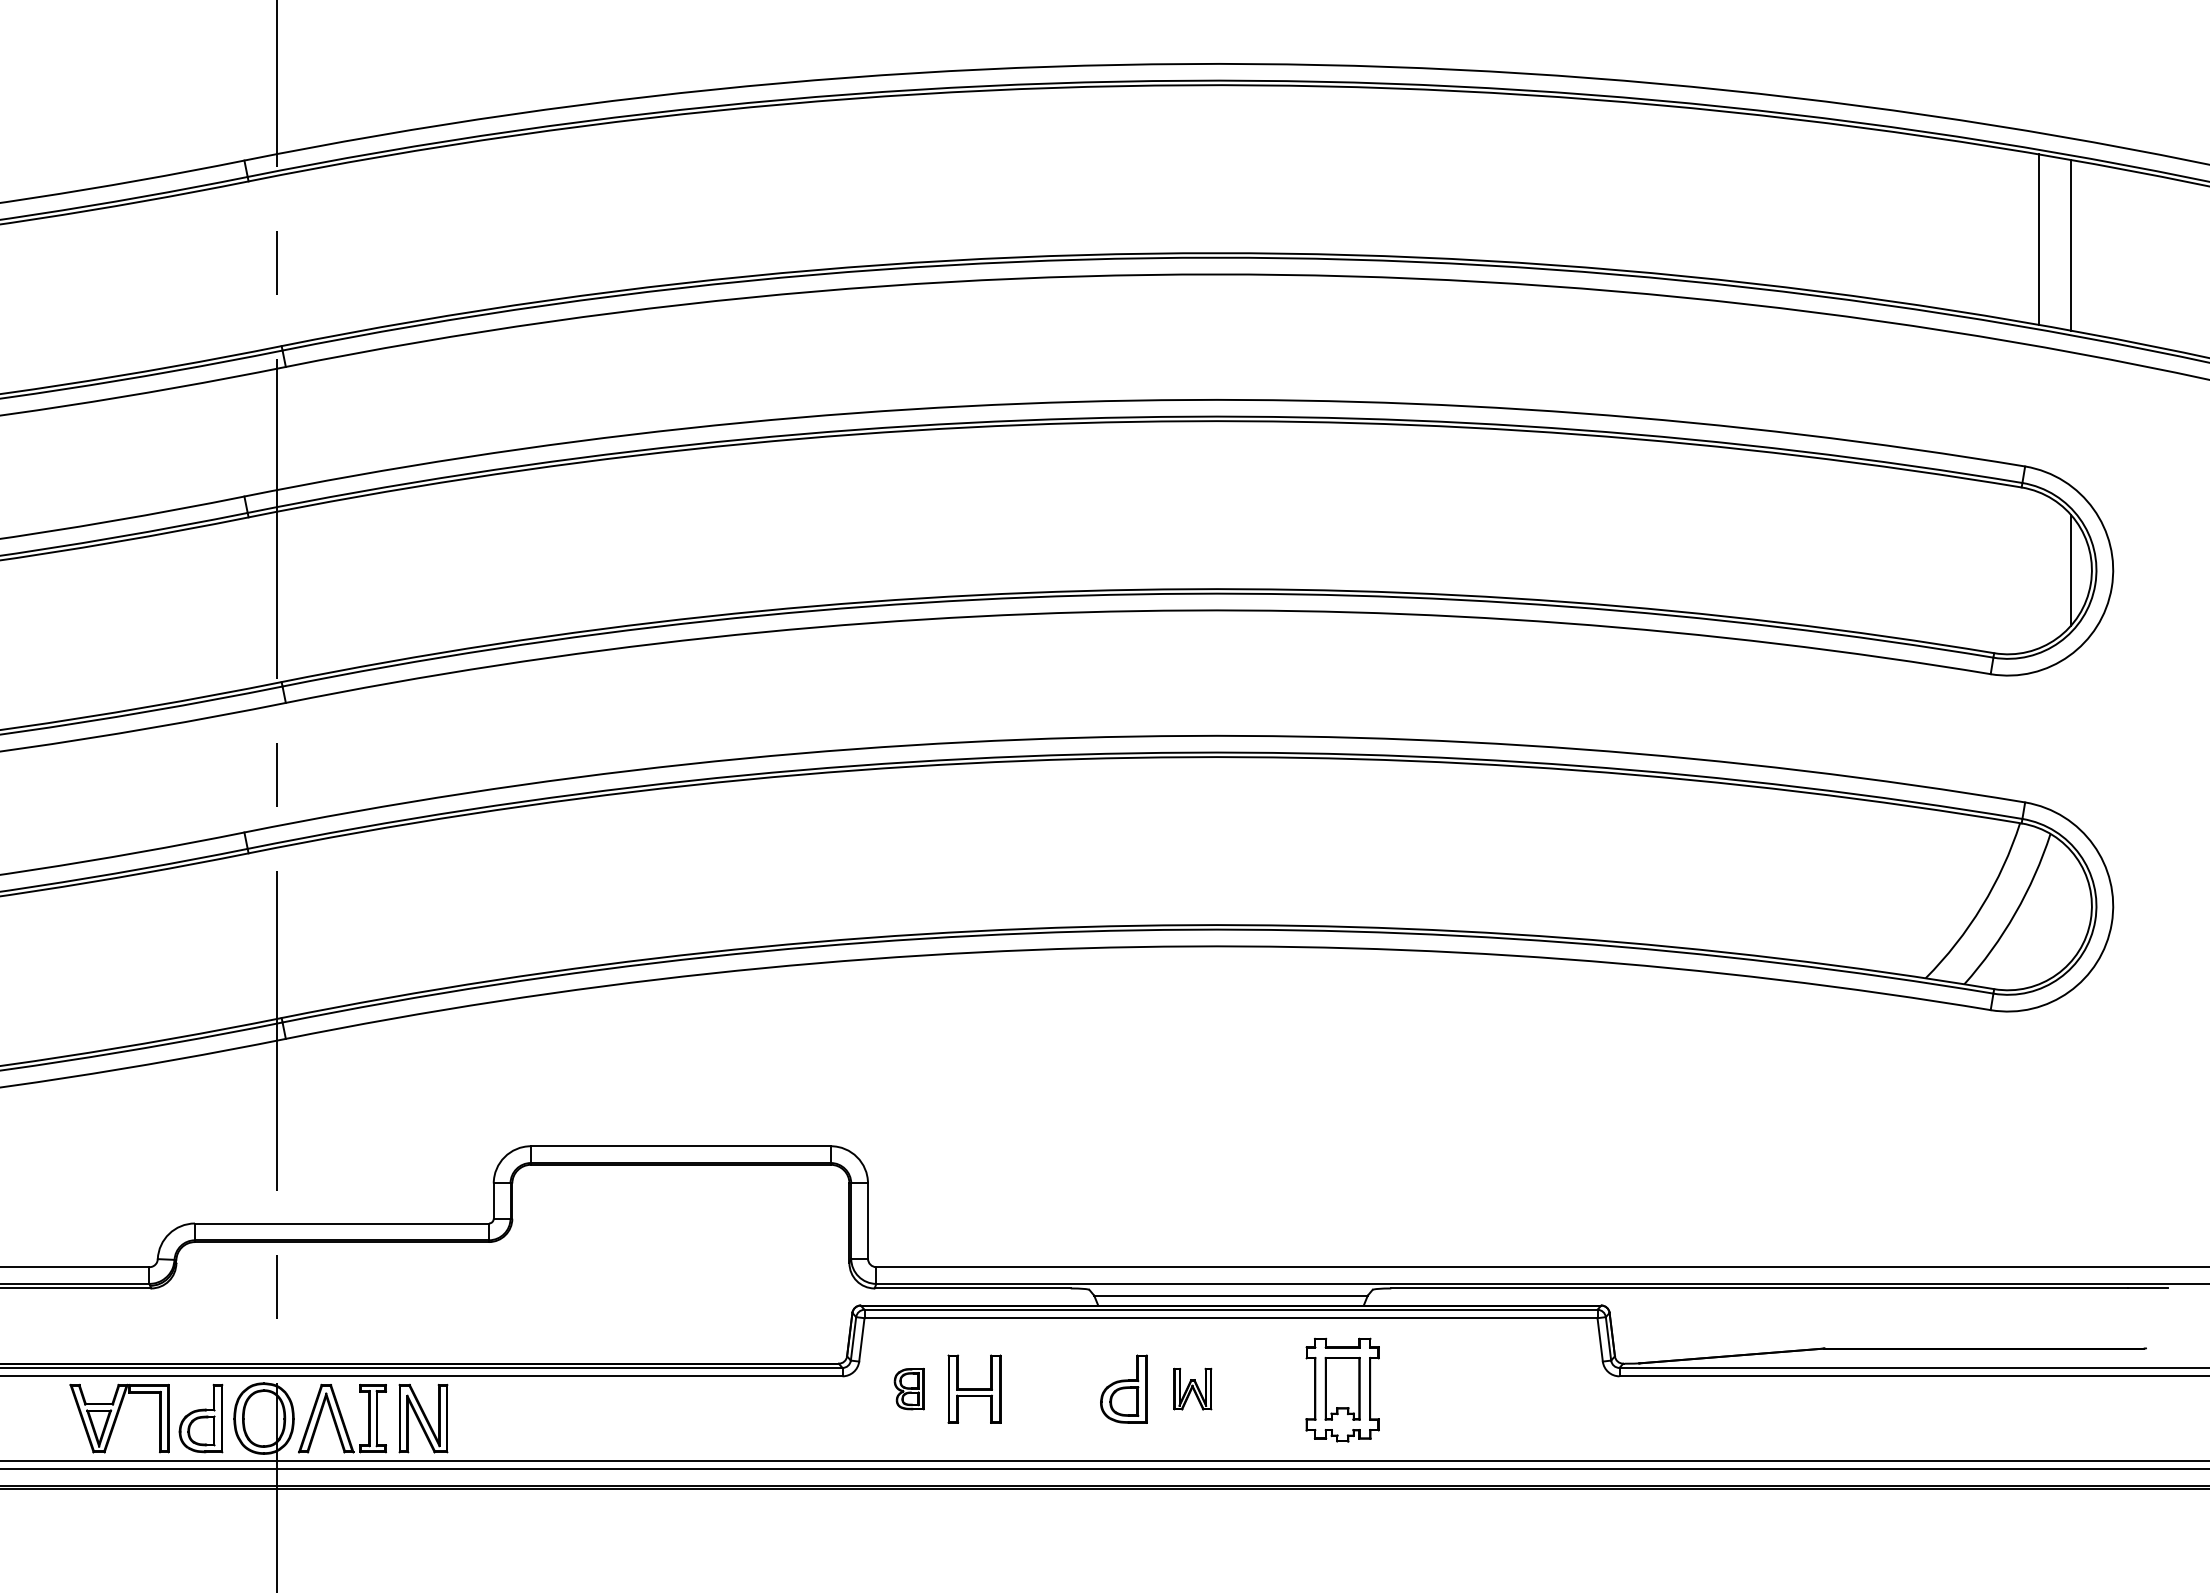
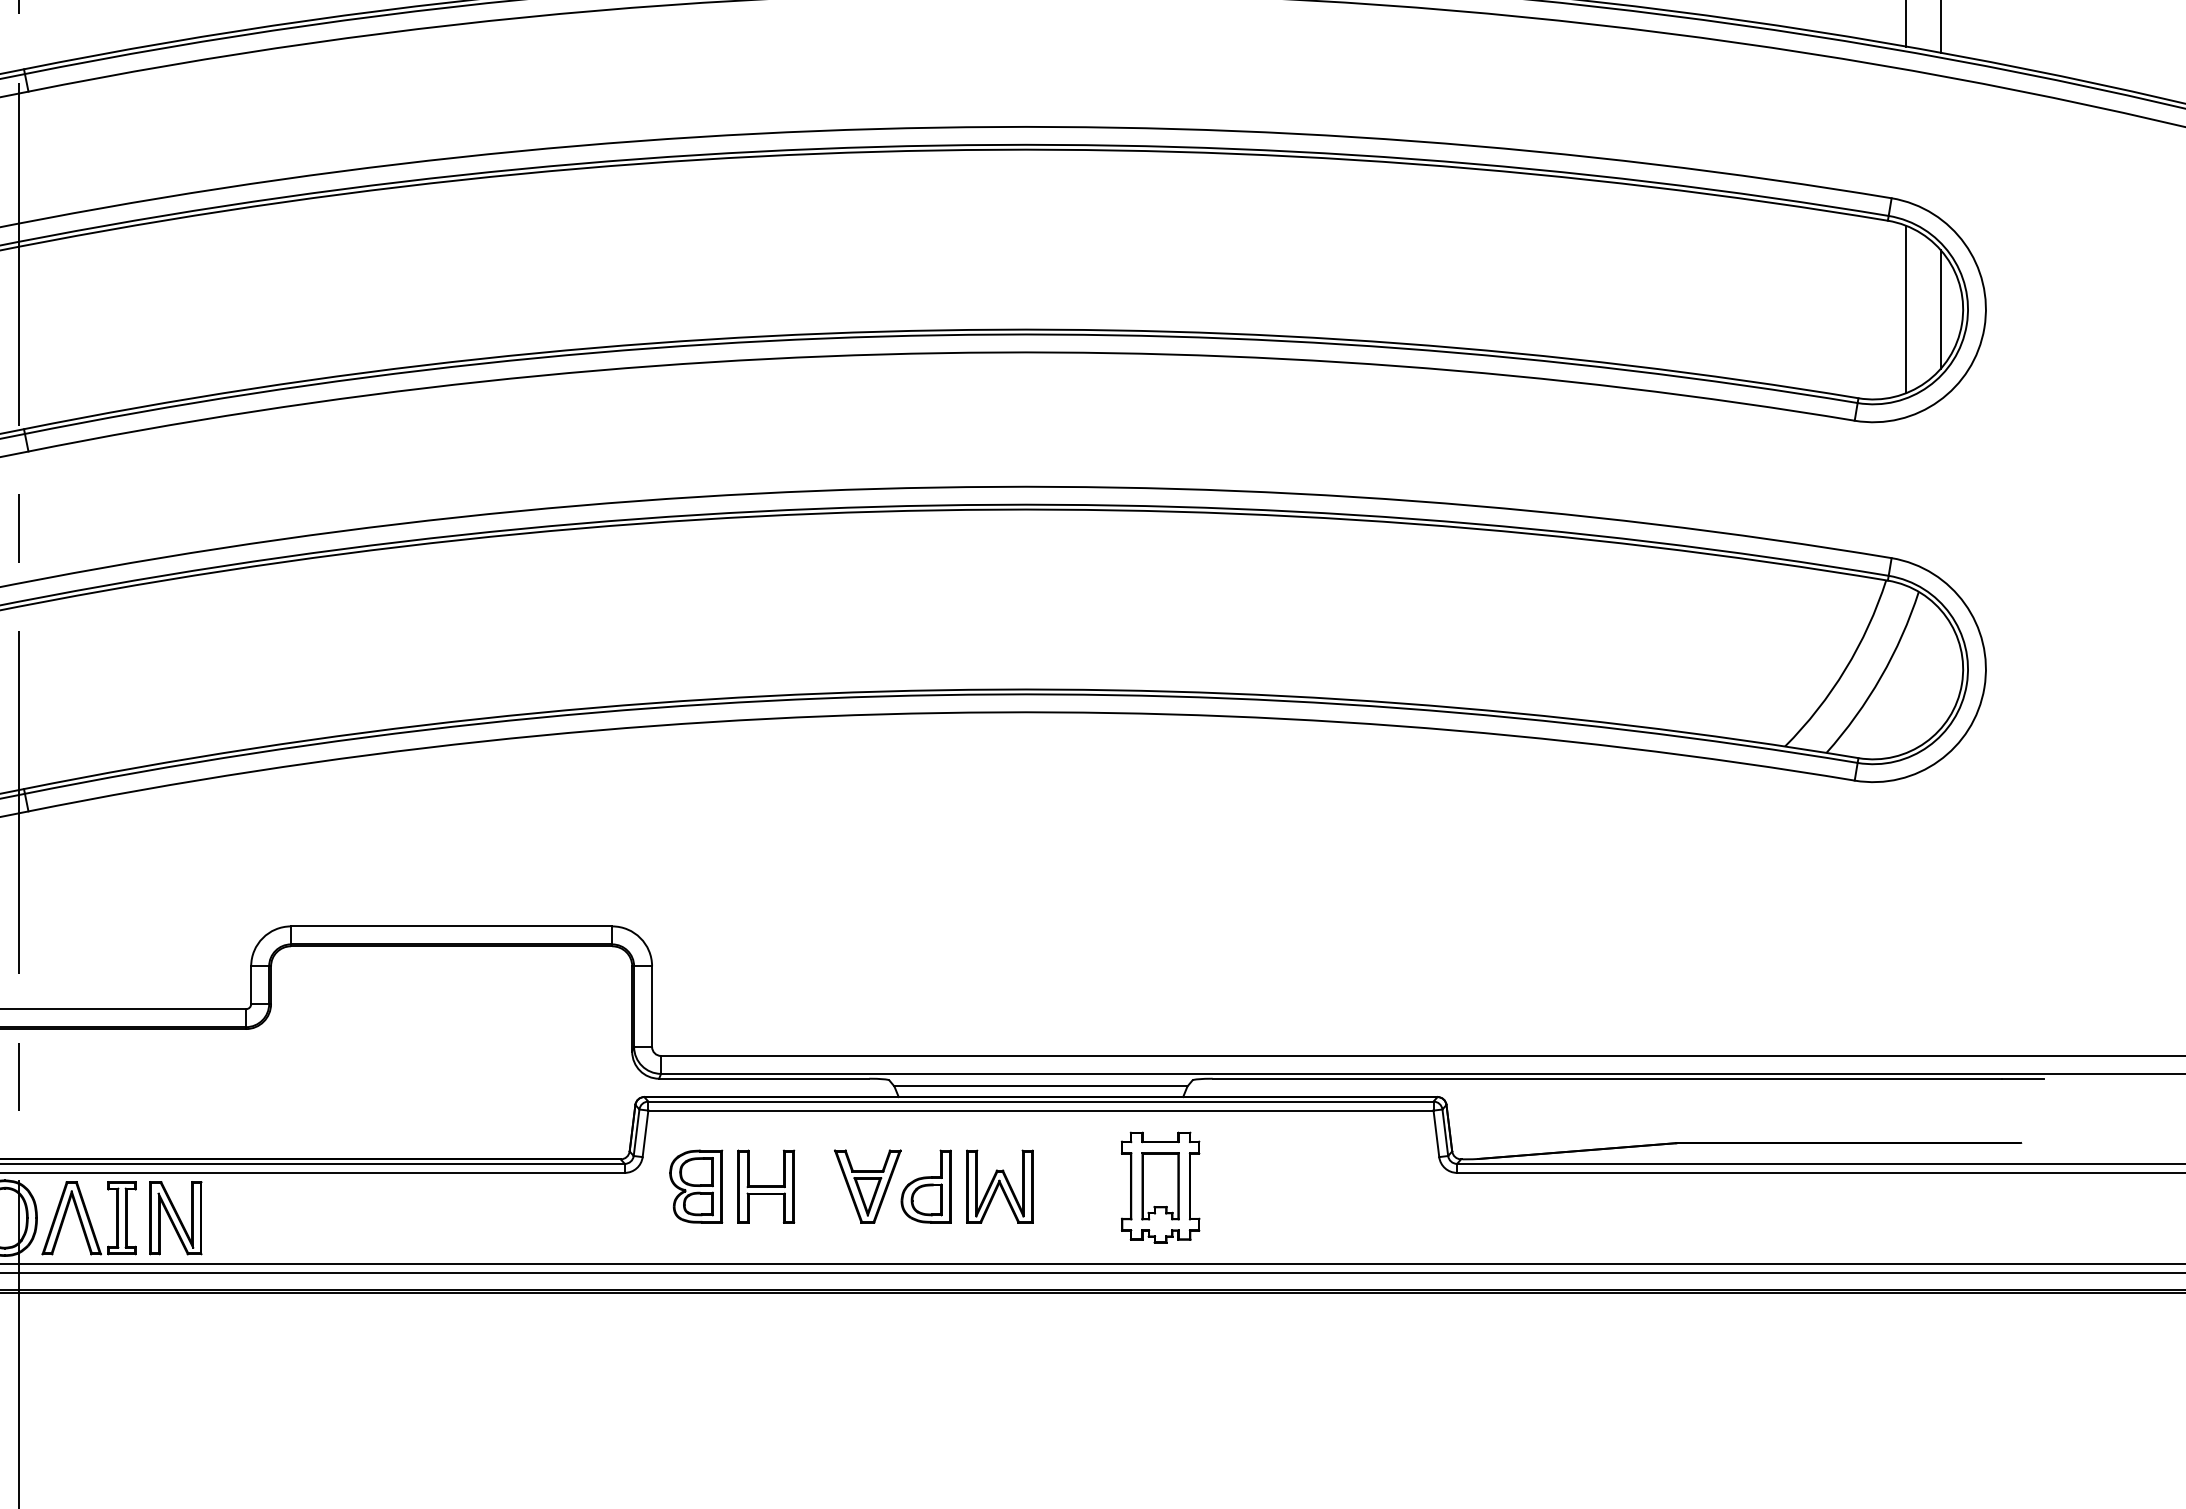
line: (2038, 570) -> (1905, 309), added
part: (909, 1388) -> (696, 1185), size x1.67
part: (1069, 1388) -> (867, 1185), added
part: (1192, 1388) -> (999, 1185), size x1.67

